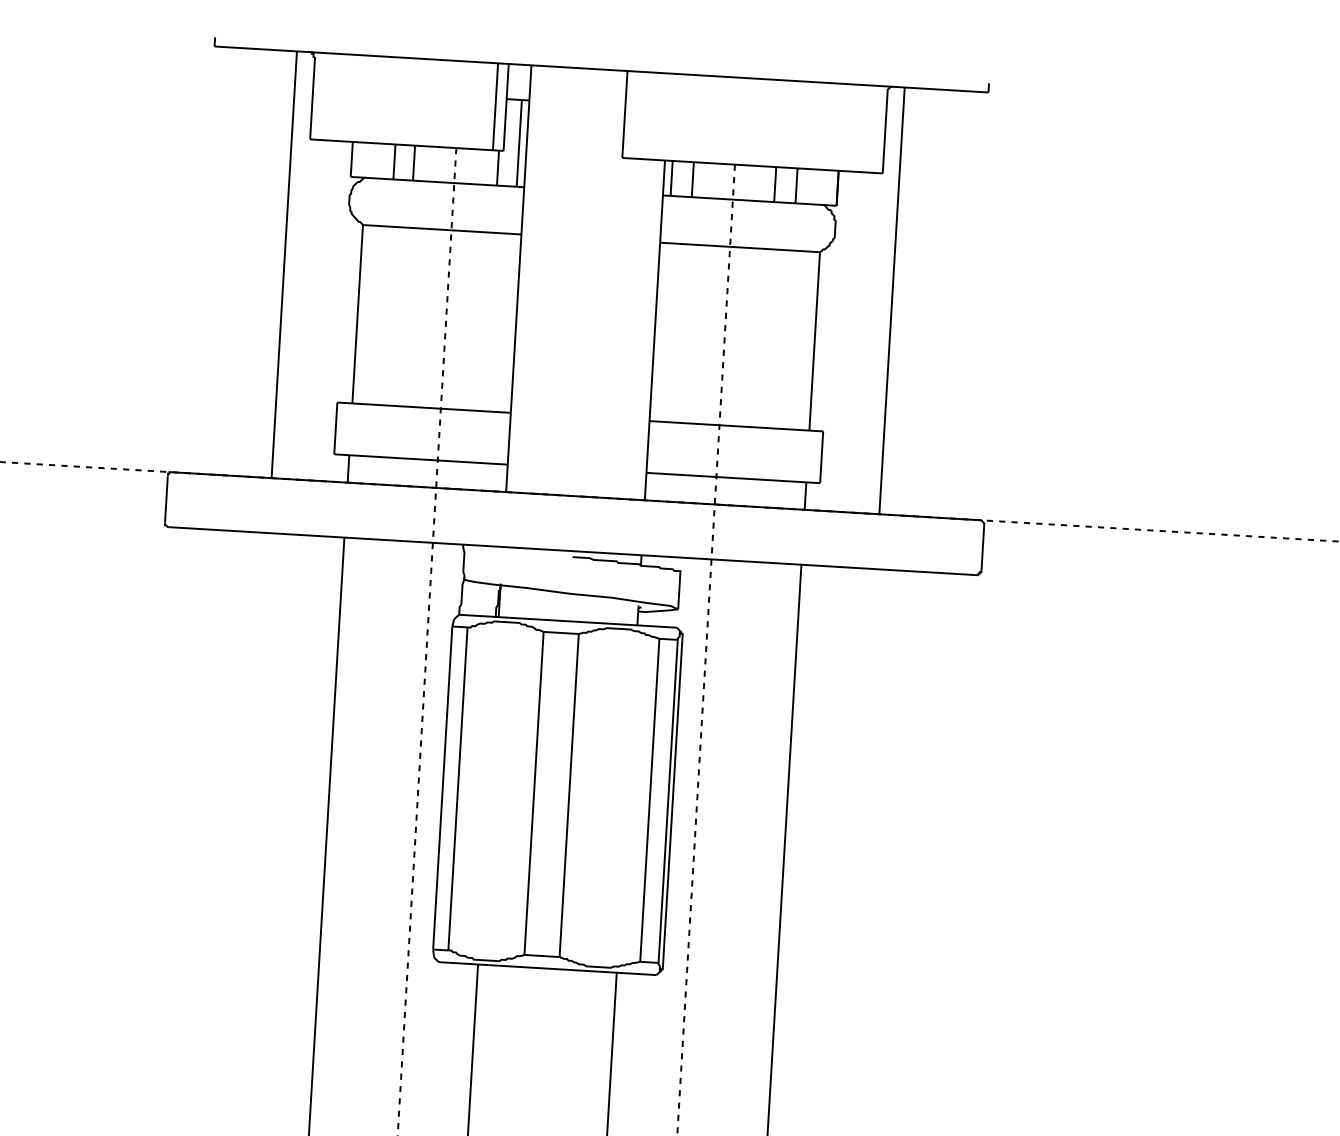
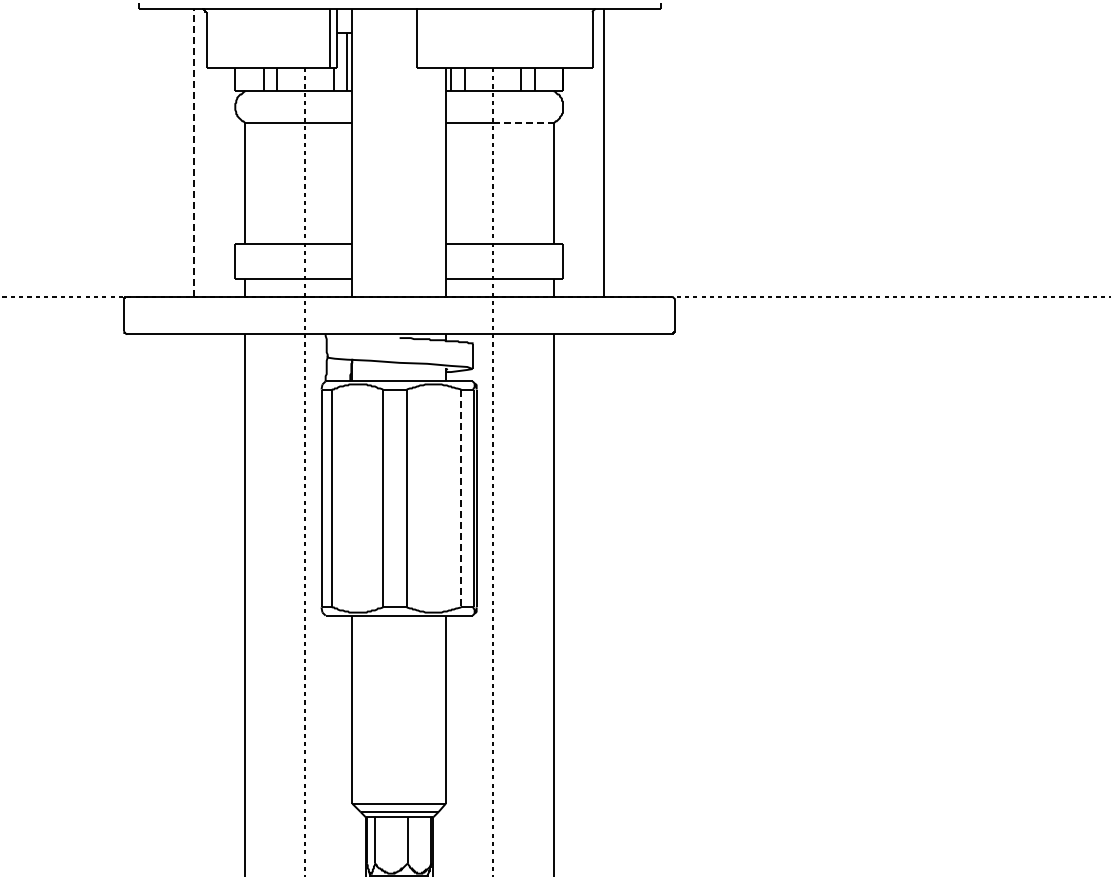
line: (775, 249) -> (523, 123), solid -> dashed
line: (284, 265) -> (194, 153), solid -> dashed
line: (650, 800) -> (461, 498), solid -> dashed

